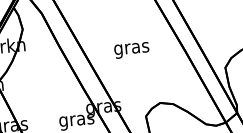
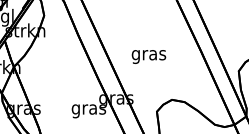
text: (131, 49) -> (148, 56), moved

